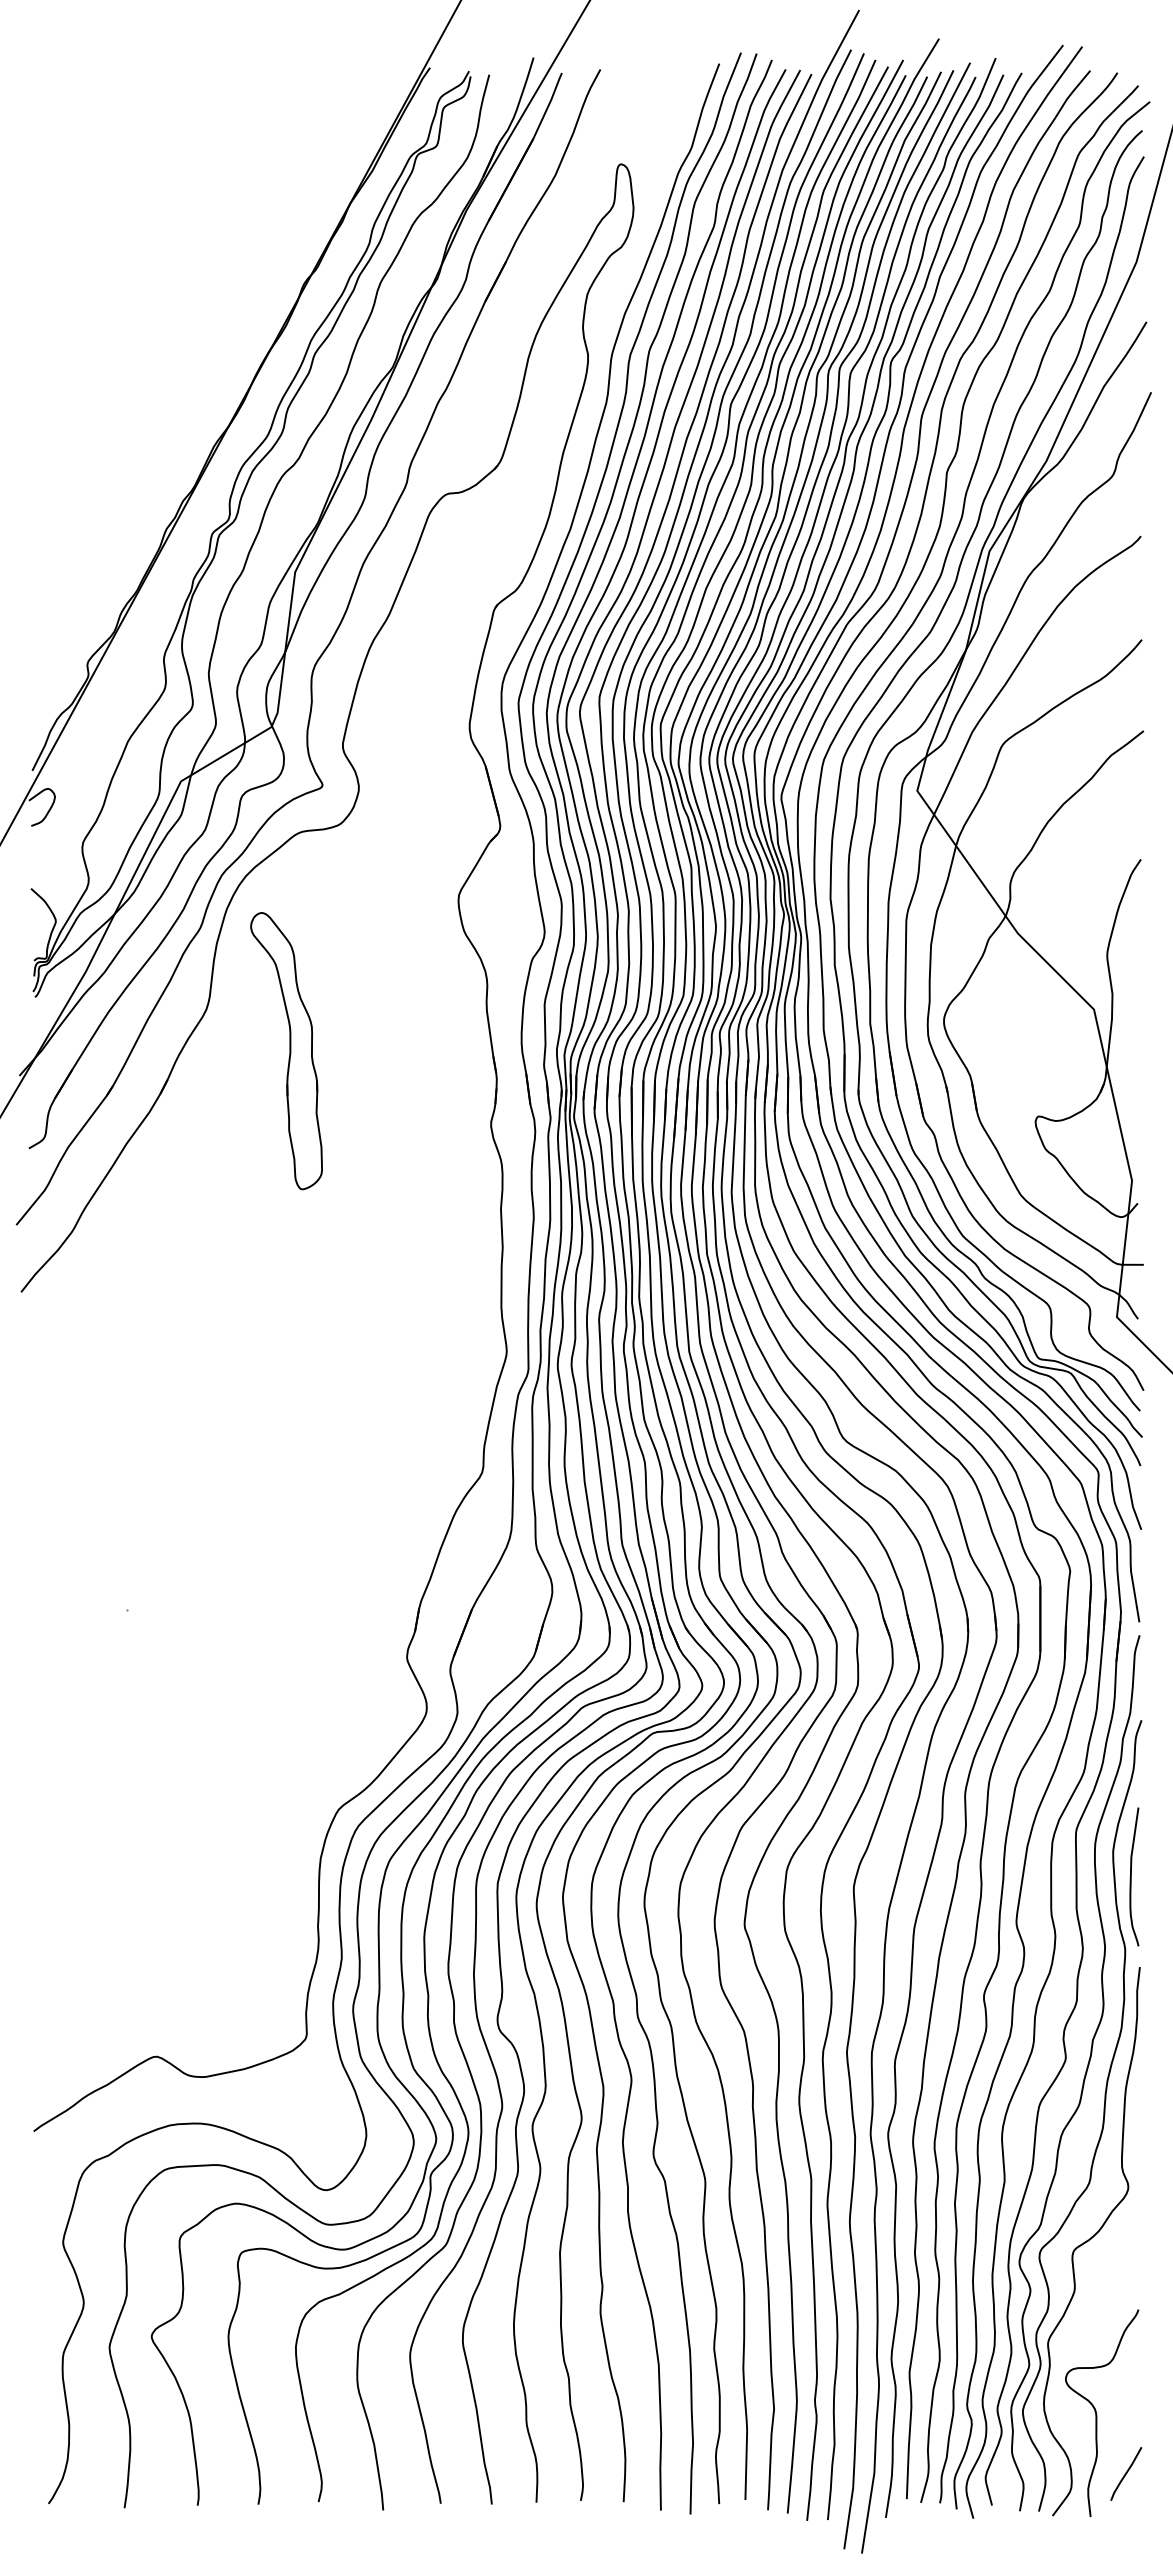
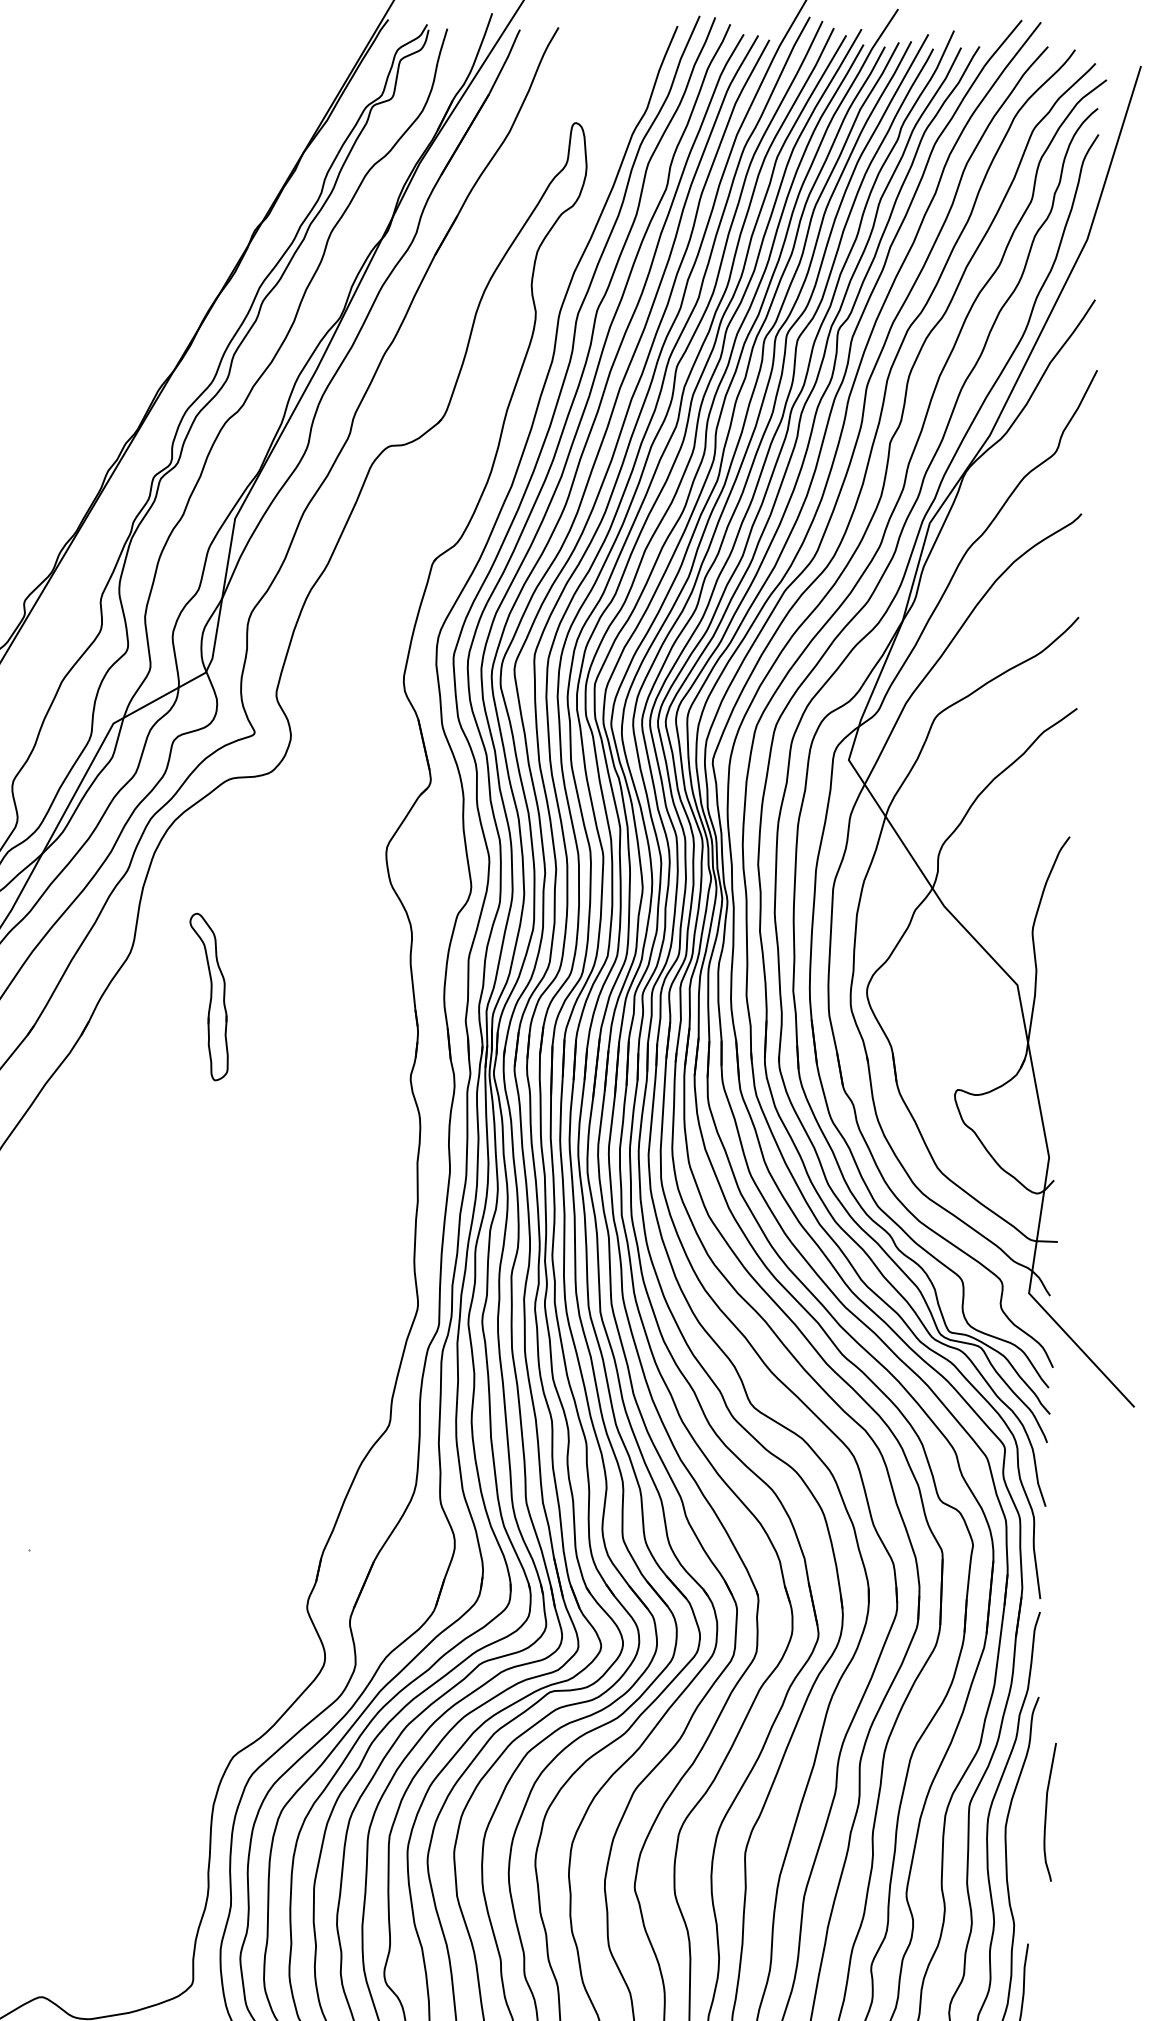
part: (286, 1051) -> (208, 997), size x0.6
curve: (1131, 1876) -> (1046, 1811), moved

